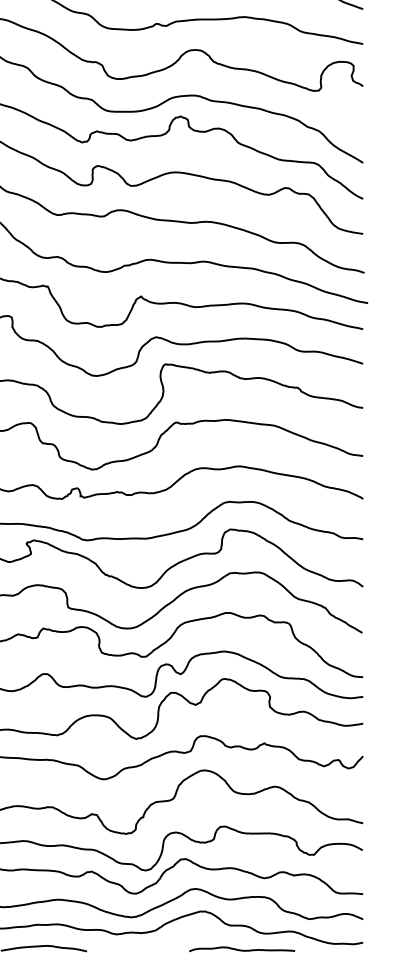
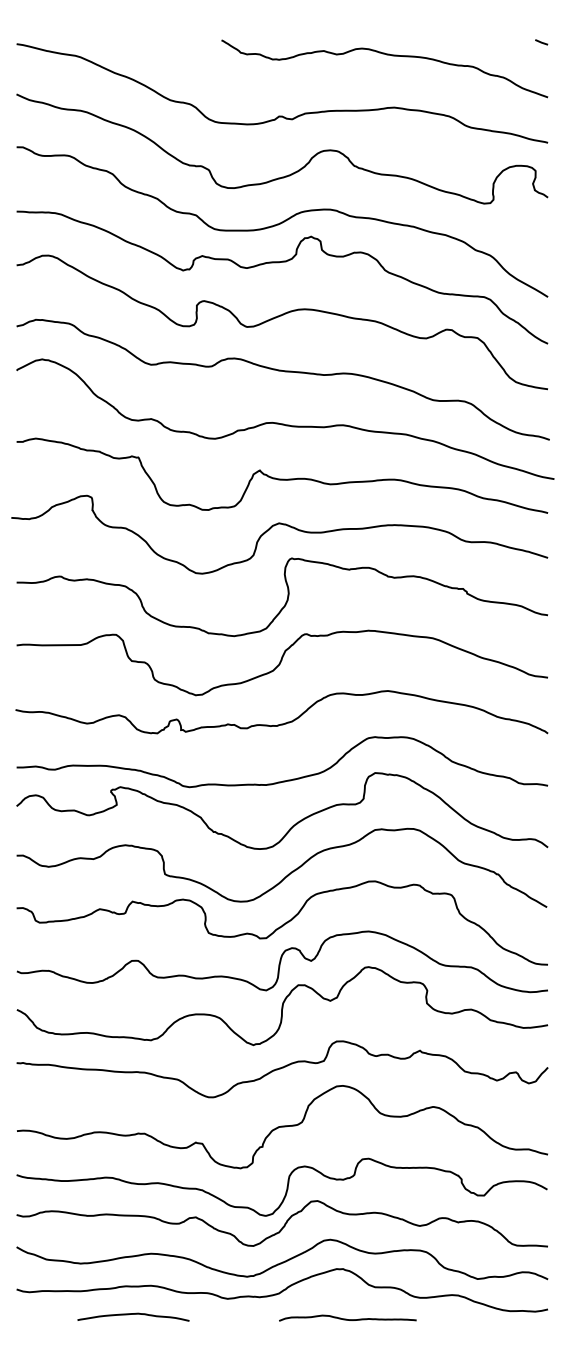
curve: (241, 949) -> (346, 1318), moved

